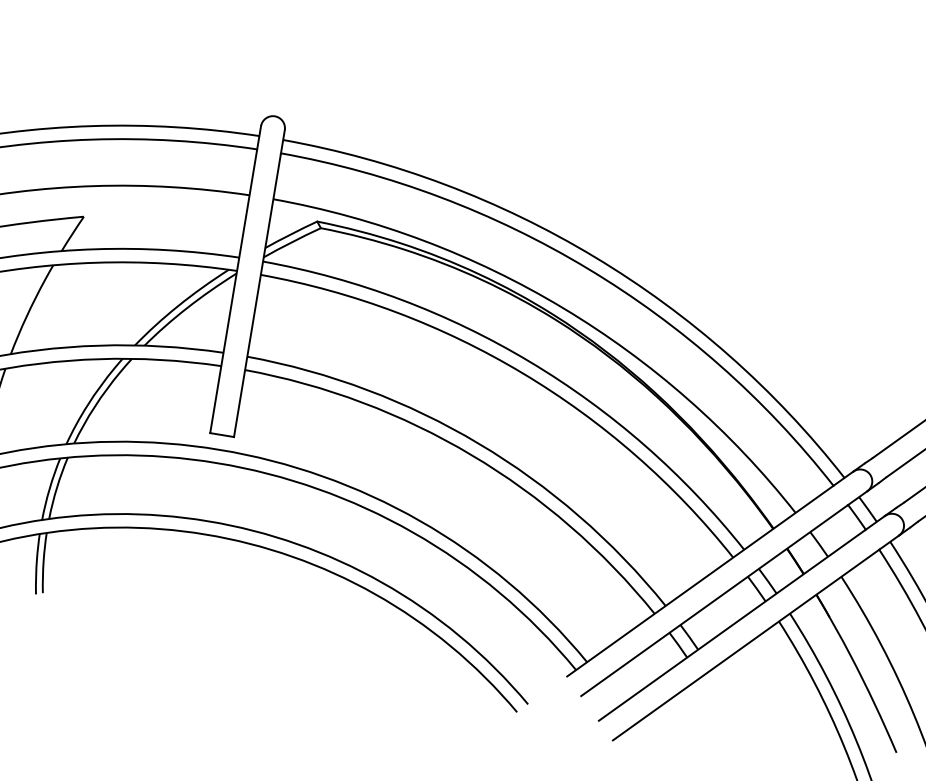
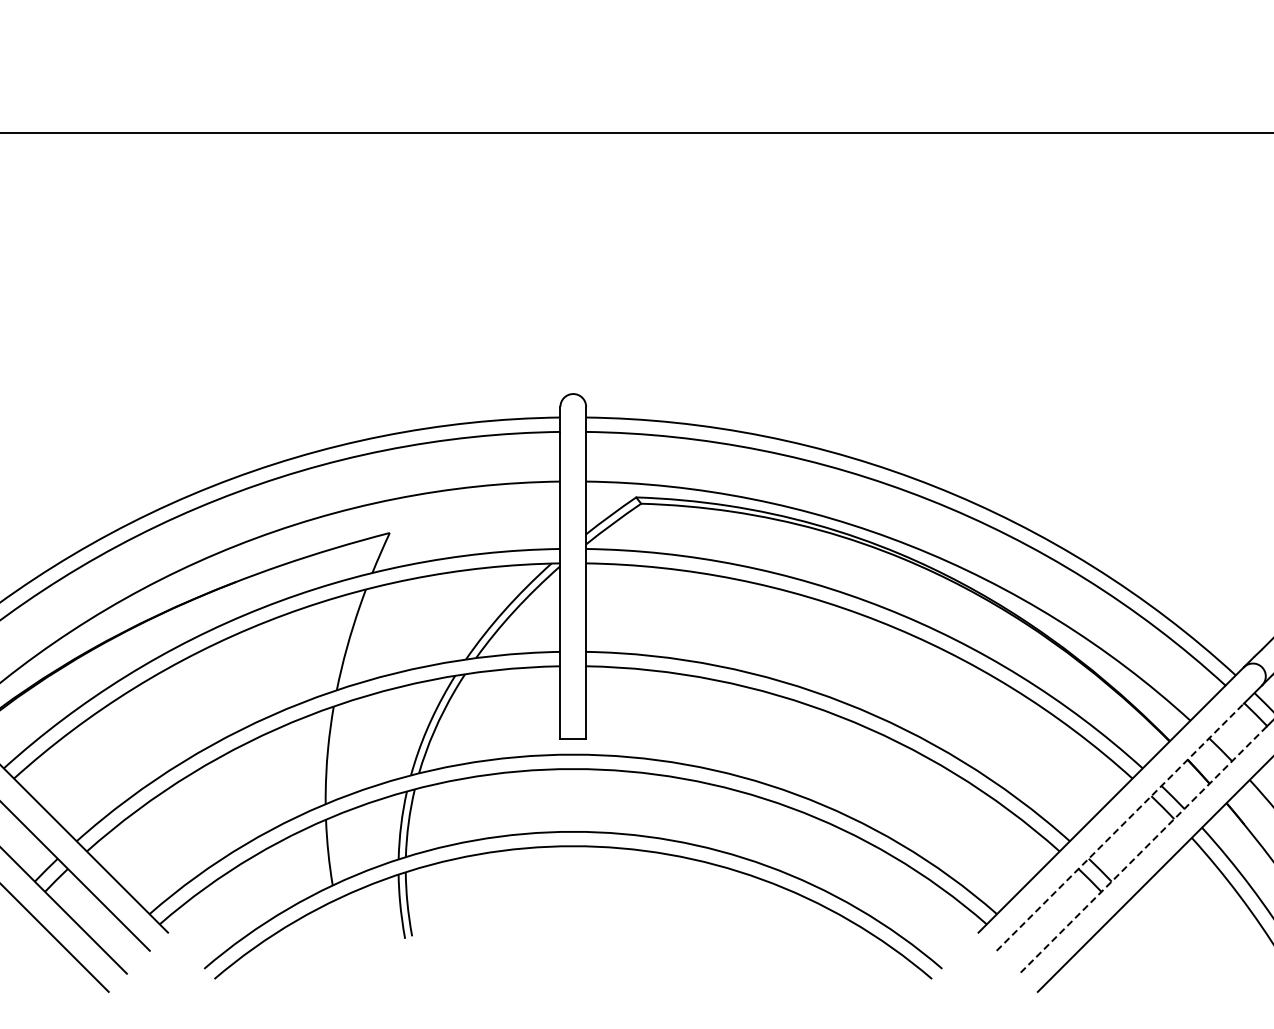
line: (714, 600) -> (1120, 827), solid -> dashed
line: (732, 625) -> (1143, 850), solid -> dashed

